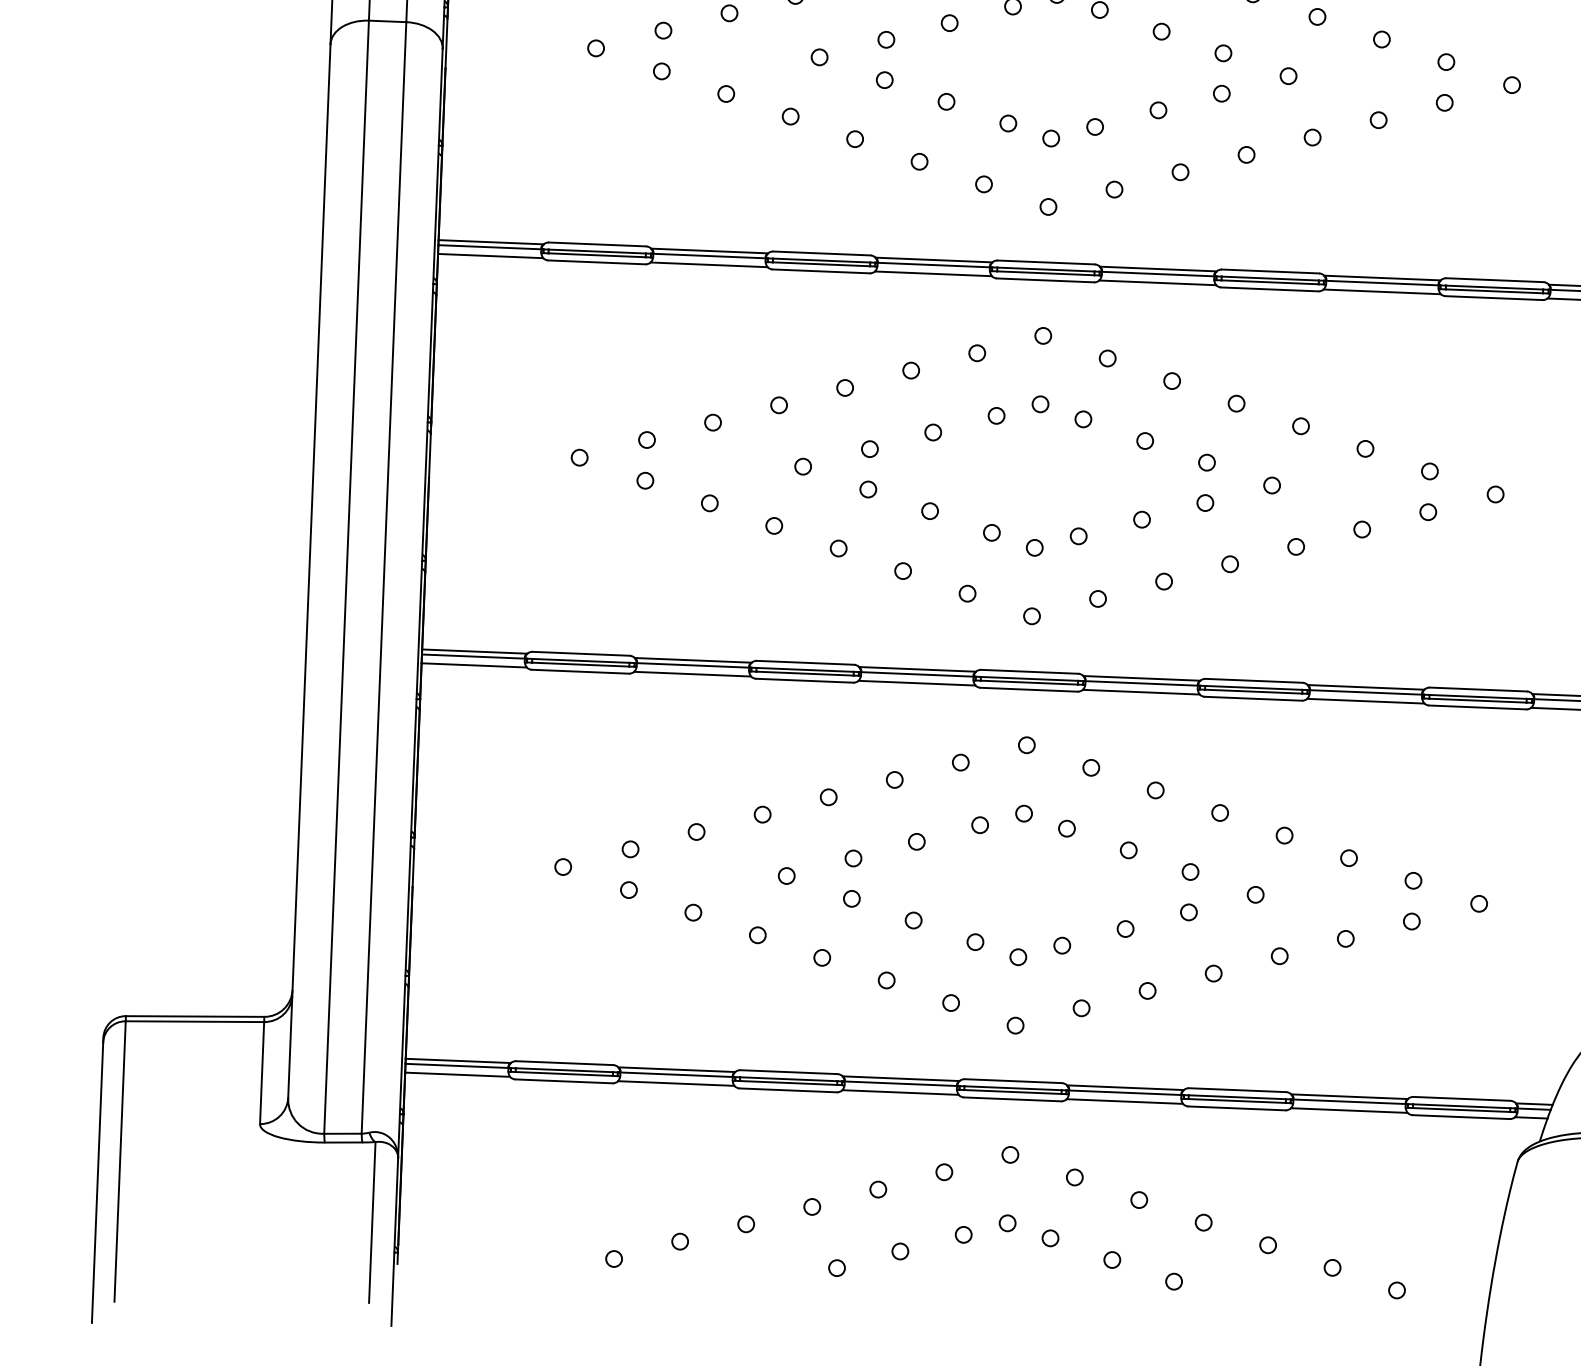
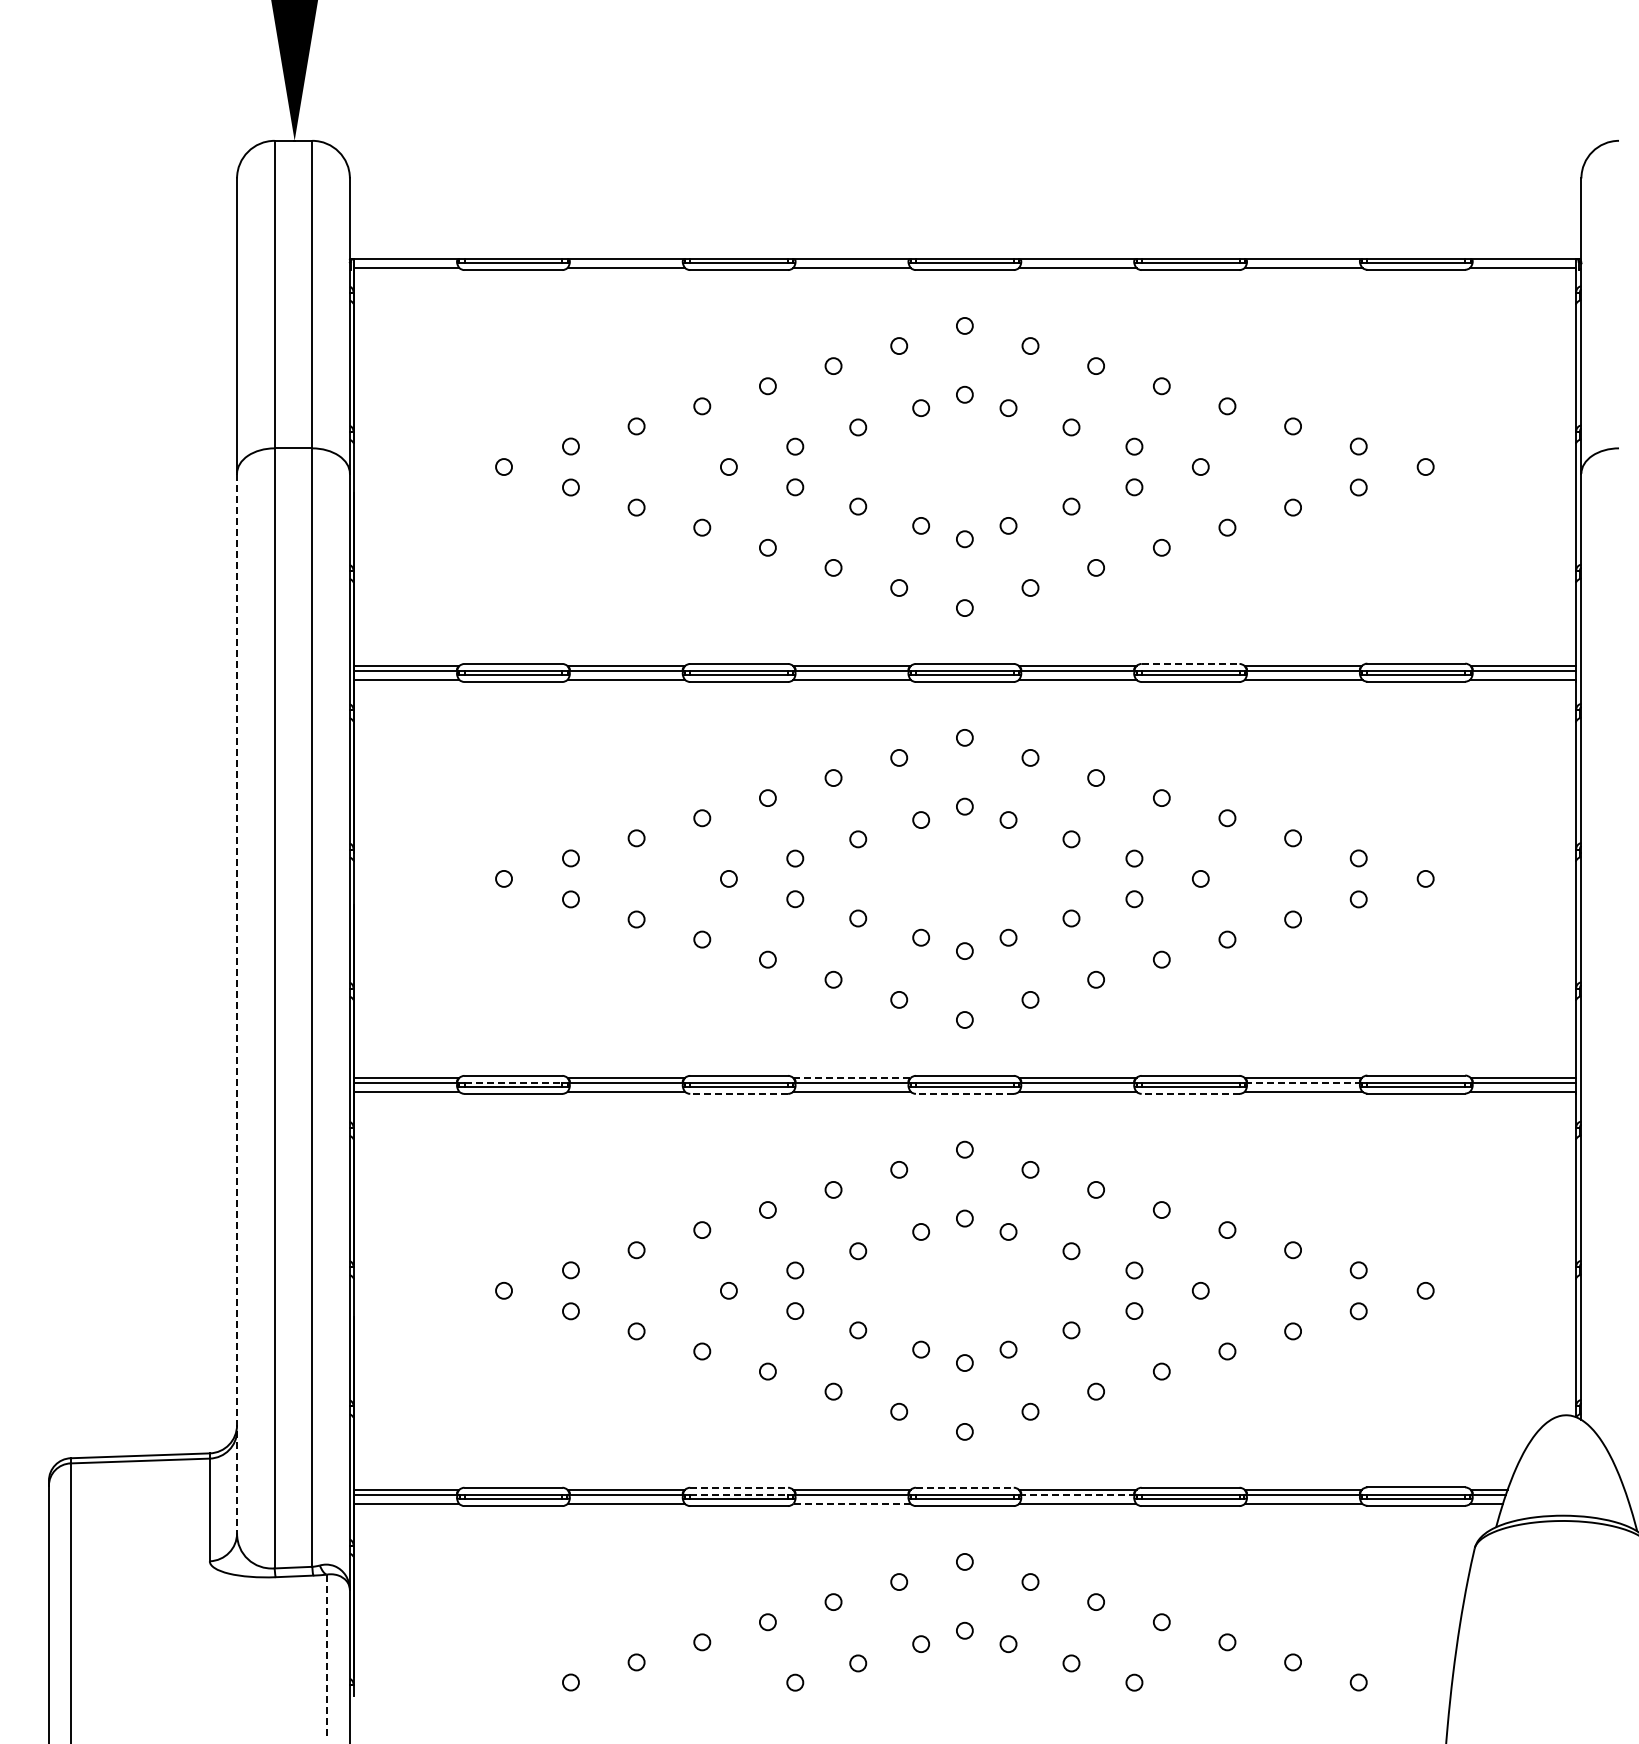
line: (1270, 271) -> (1190, 663), solid -> dashed
line: (309, 570) -> (237, 1003), solid -> dashed
line: (580, 660) -> (513, 1082), solid -> dashed
line: (918, 668) -> (852, 1077), solid -> dashed
line: (805, 680) -> (739, 1093), solid -> dashed
line: (1028, 689) -> (964, 1093), solid -> dashed
line: (1366, 691) -> (1303, 1082), solid -> dashed
line: (1253, 698) -> (1190, 1093), solid -> dashed
line: (789, 1071) -> (739, 1487), solid -> dashed
line: (789, 1078) -> (739, 1494), solid -> dashed
line: (1012, 1080) -> (964, 1487), solid -> dashed
line: (901, 1092) -> (852, 1503), solid -> dashed
line: (1126, 1092) -> (1078, 1494), solid -> dashed
line: (372, 1222) -> (326, 1655), solid -> dashed

